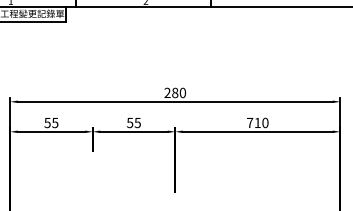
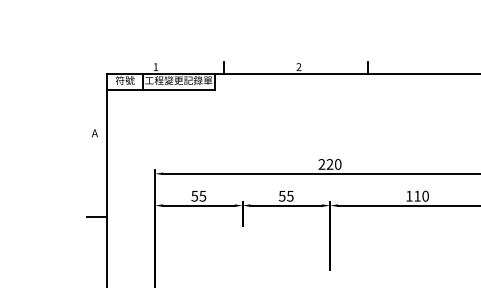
text: (174, 93) -> (329, 164), 280 -> 220
text: (250, 123) -> (409, 196), 710 -> 110

